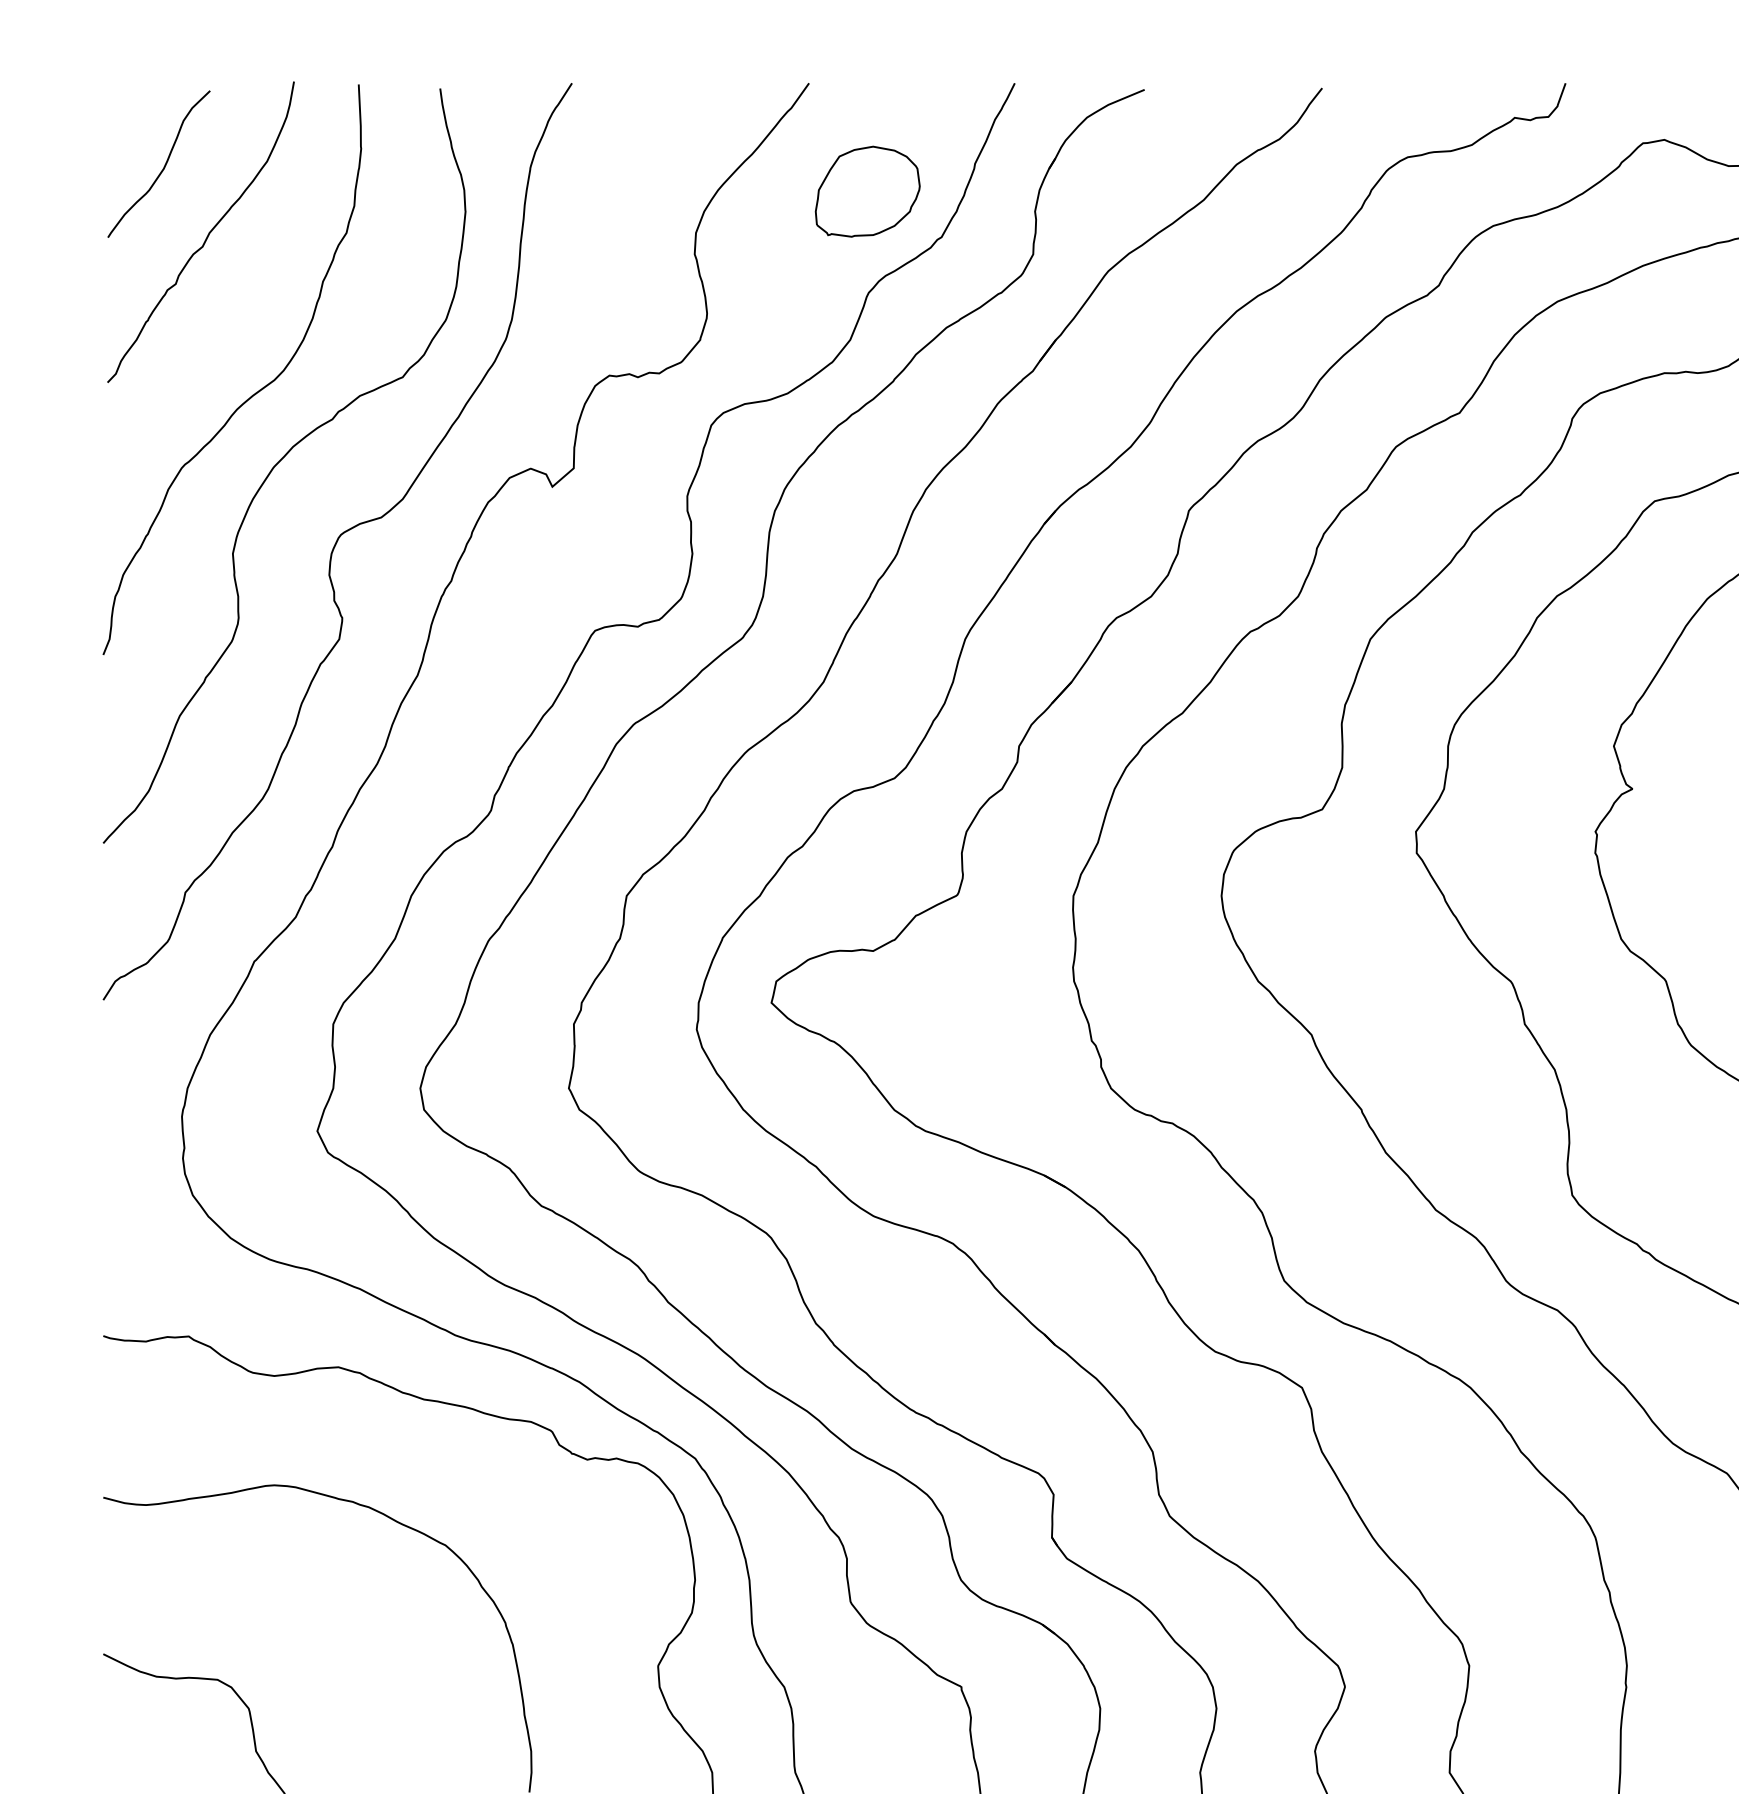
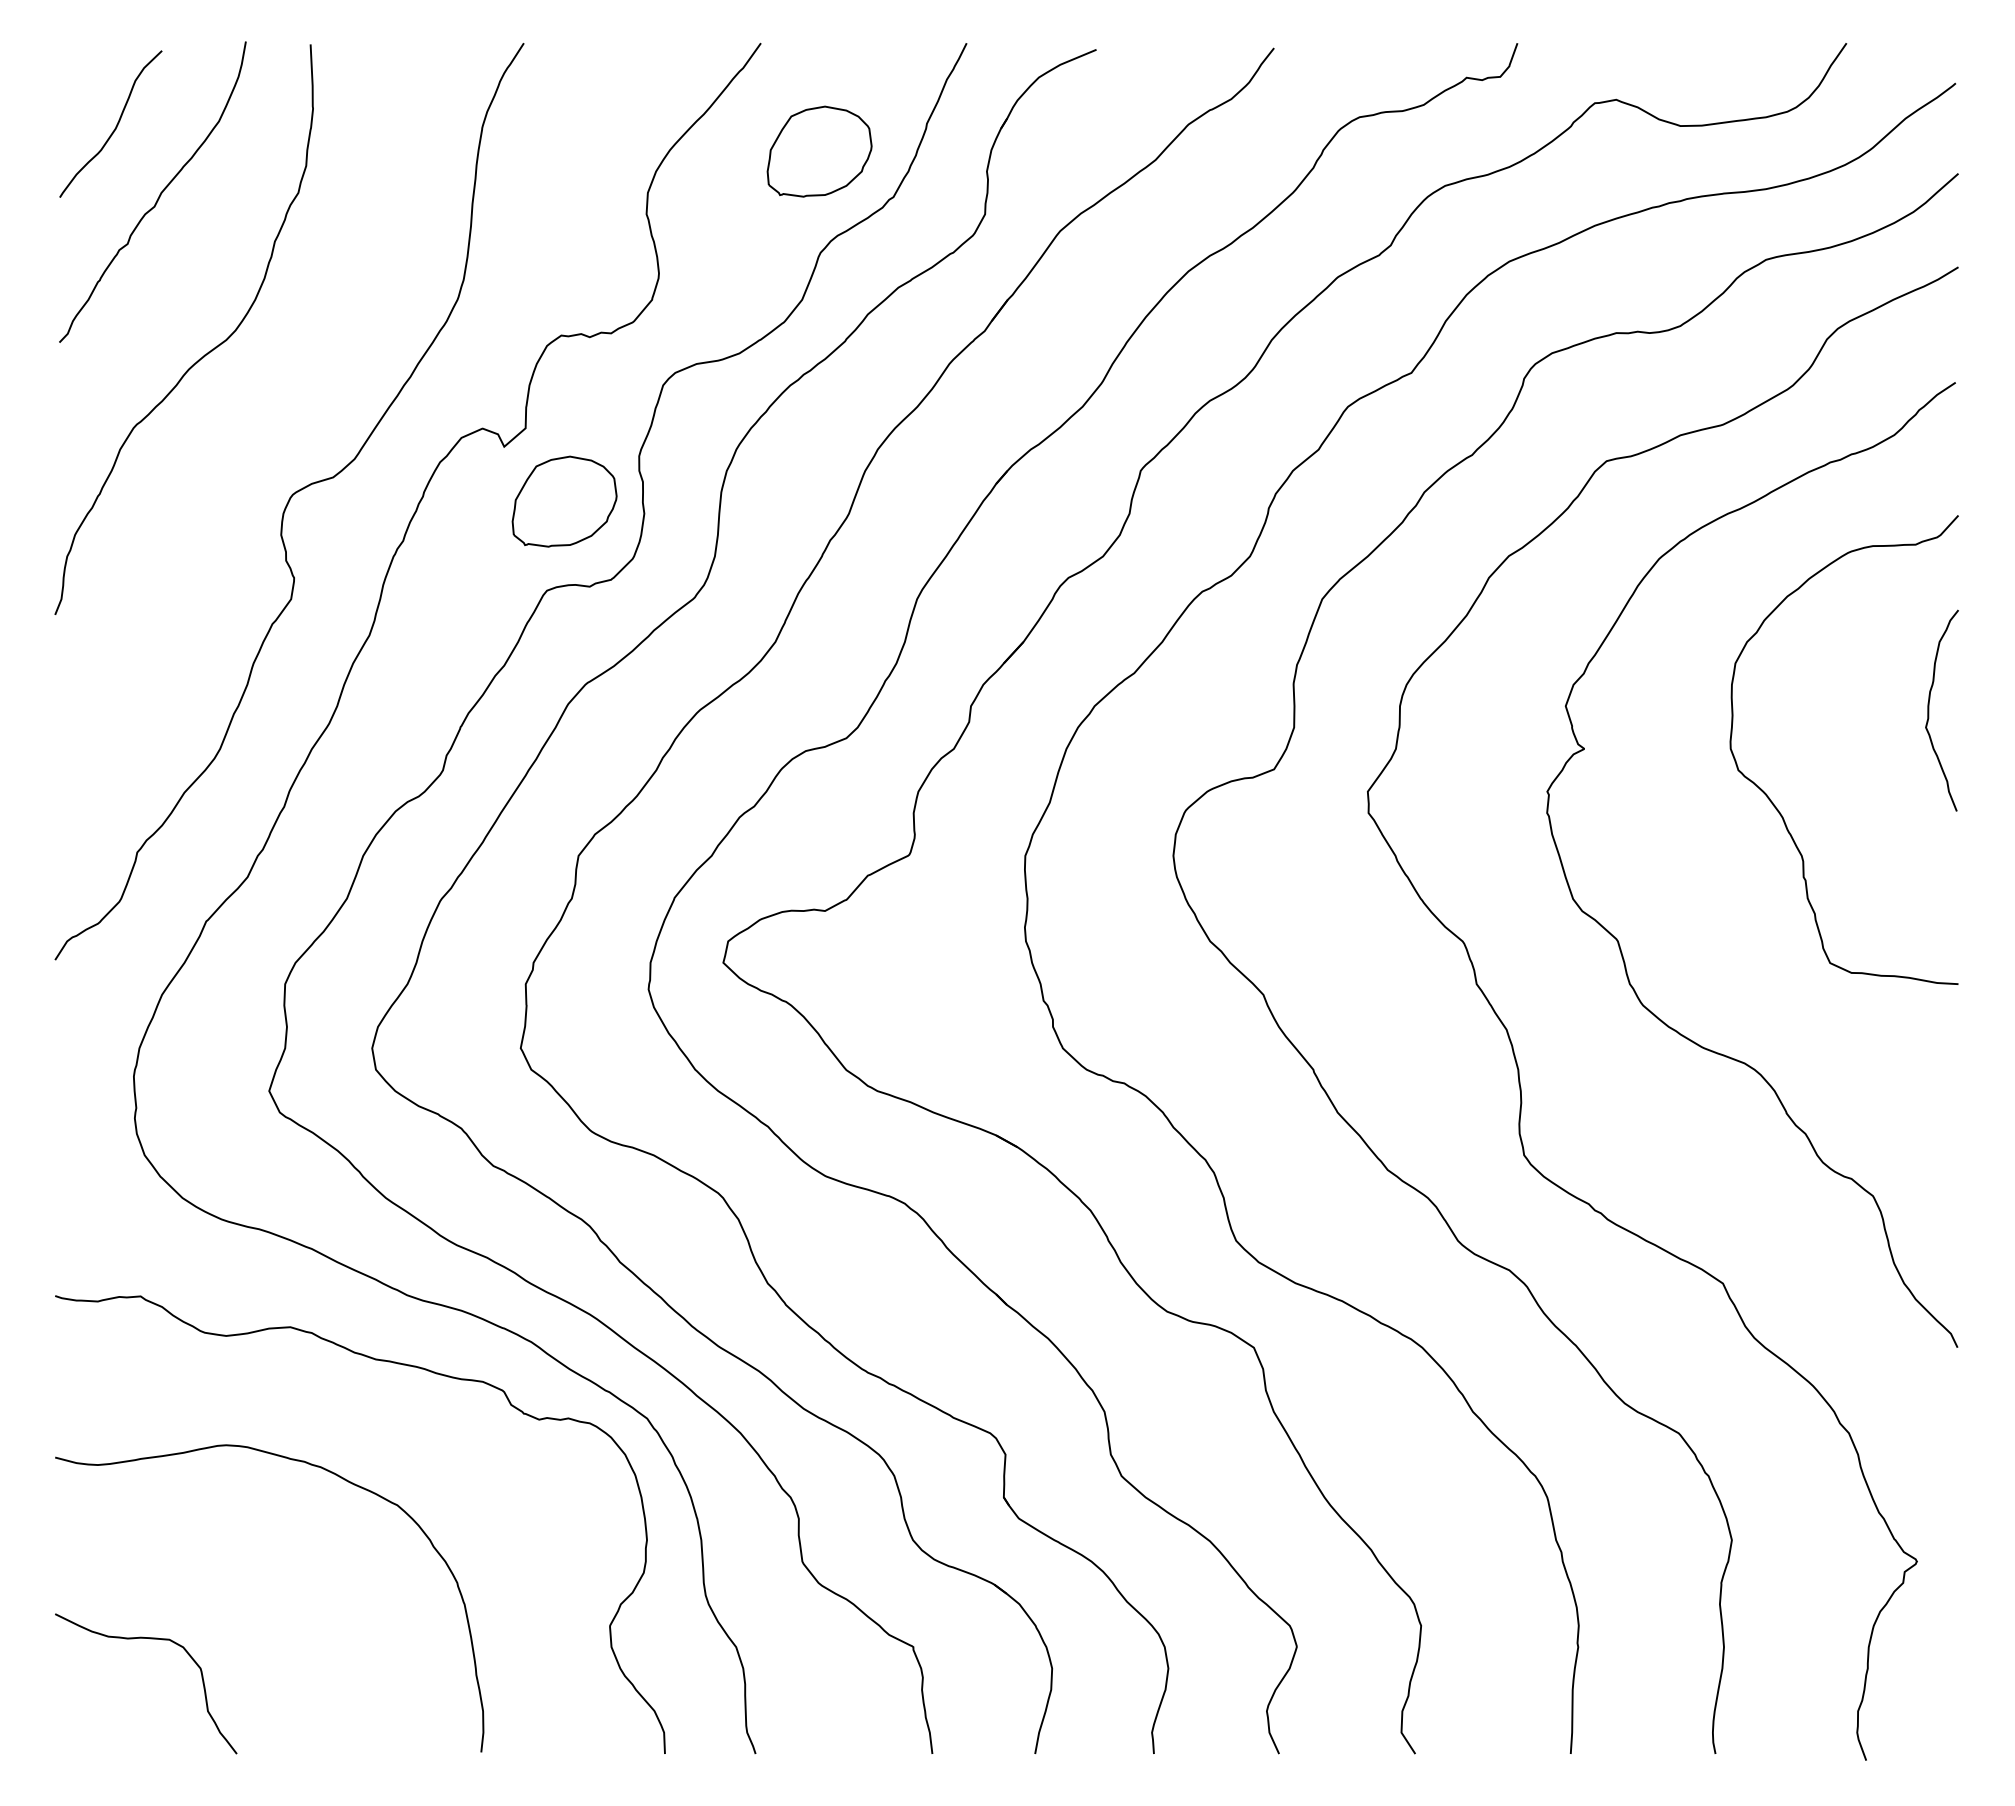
curve: (280, 461) -> (232, 421), removed
part: (612, 541) -> (564, 501), added

